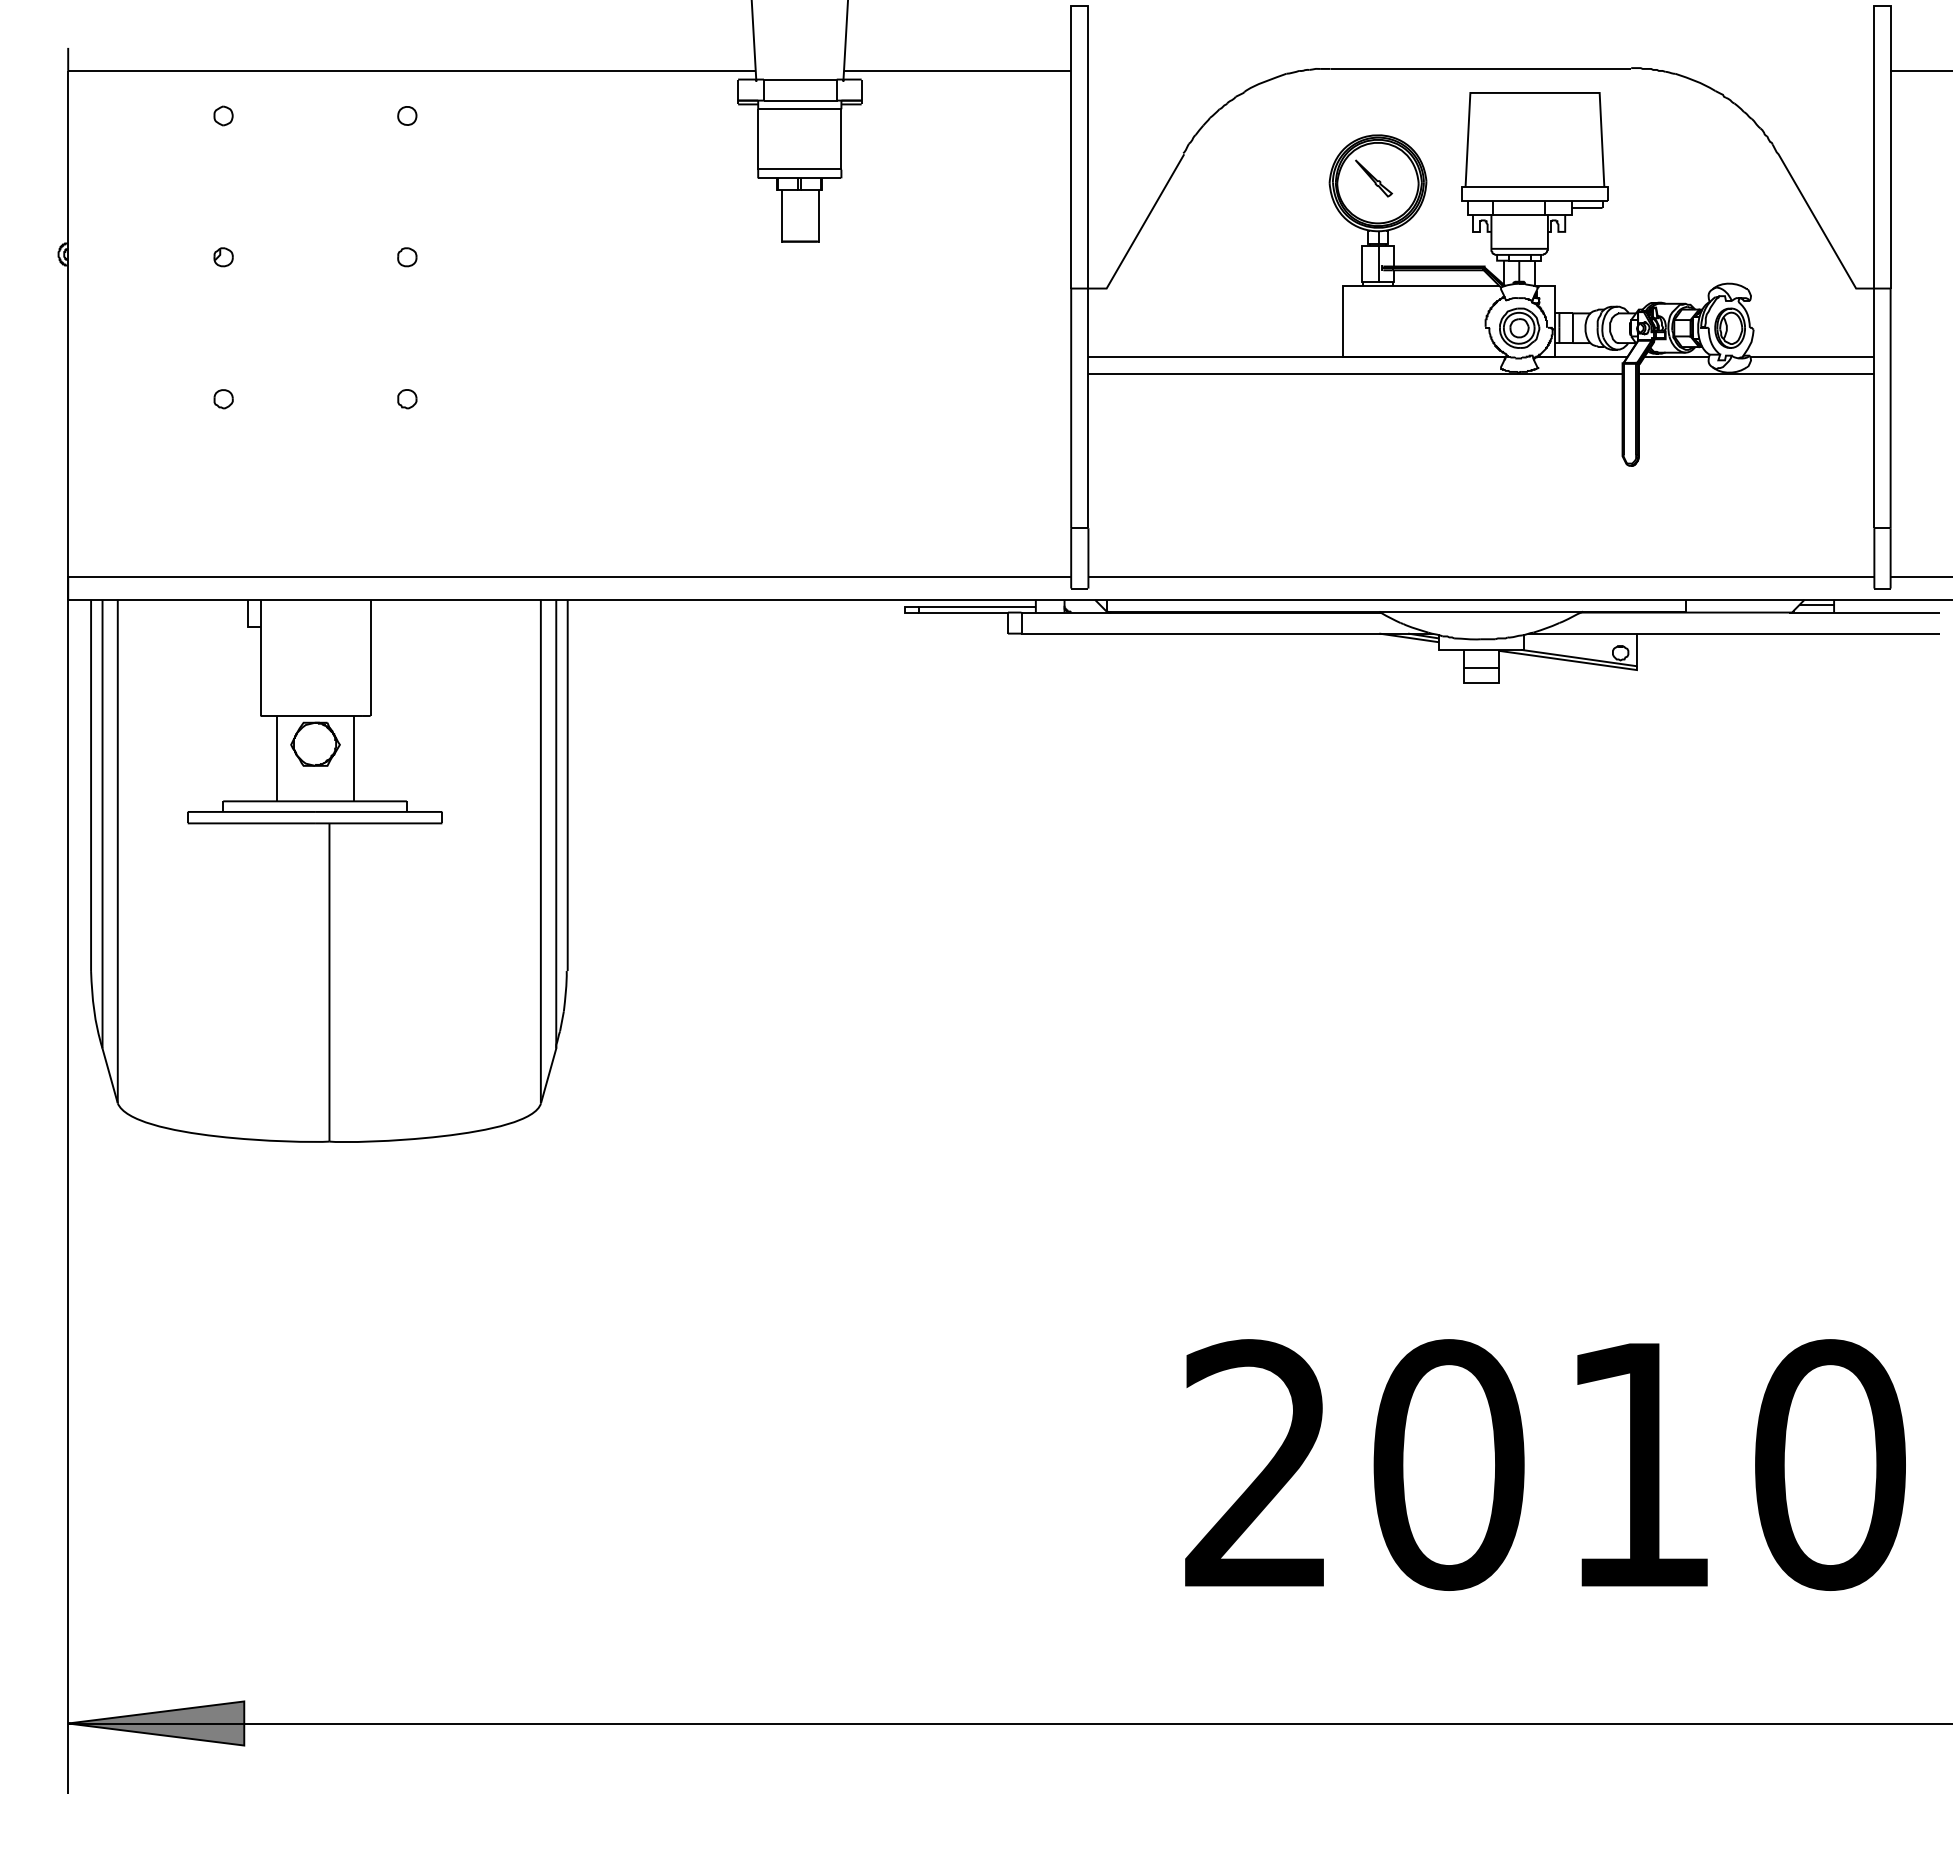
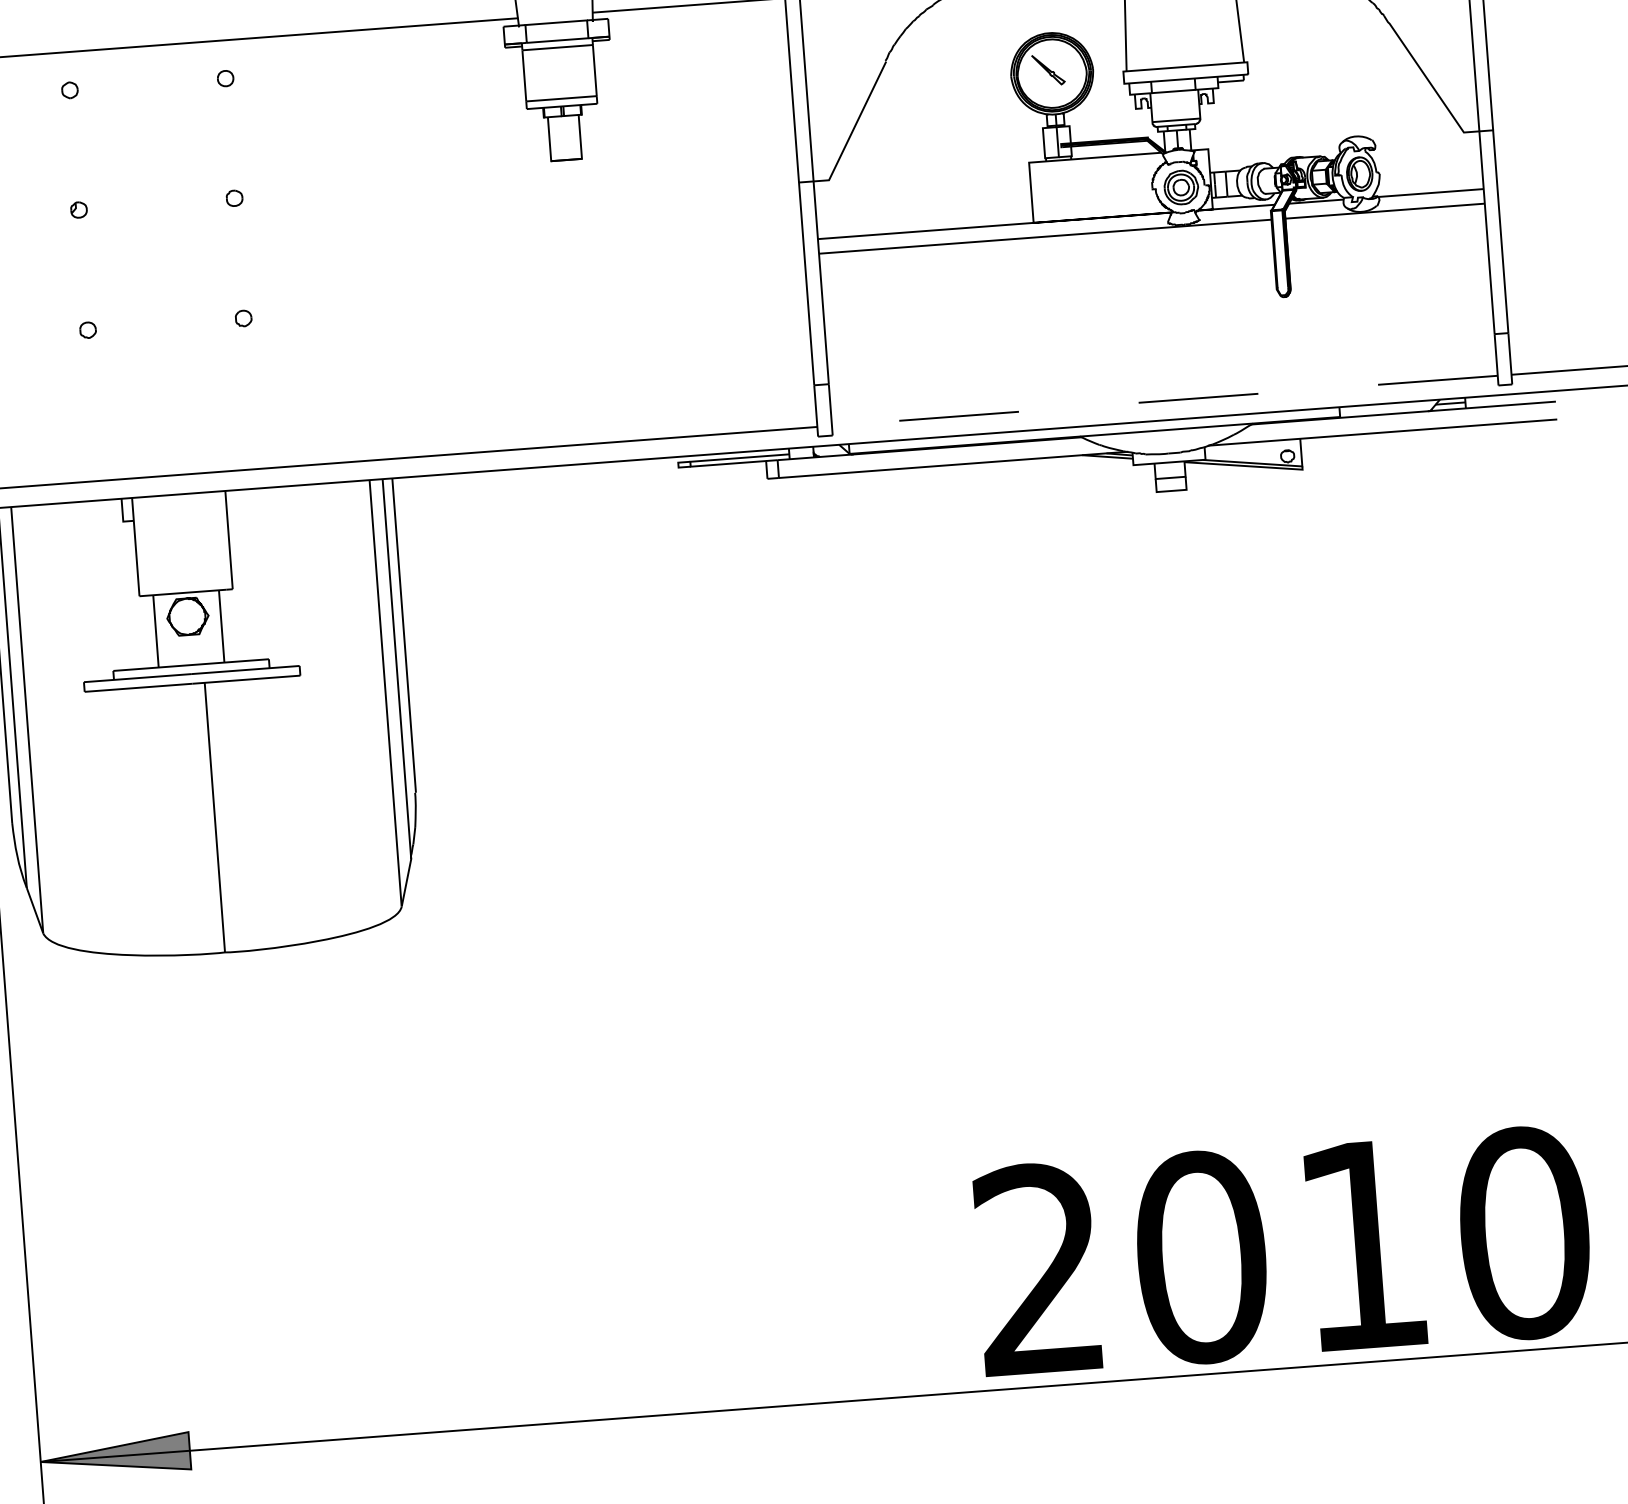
line: (1481, 577) -> (1164, 401), solid -> dashed
text: (1545, 1464) -> (1283, 1250), moved

